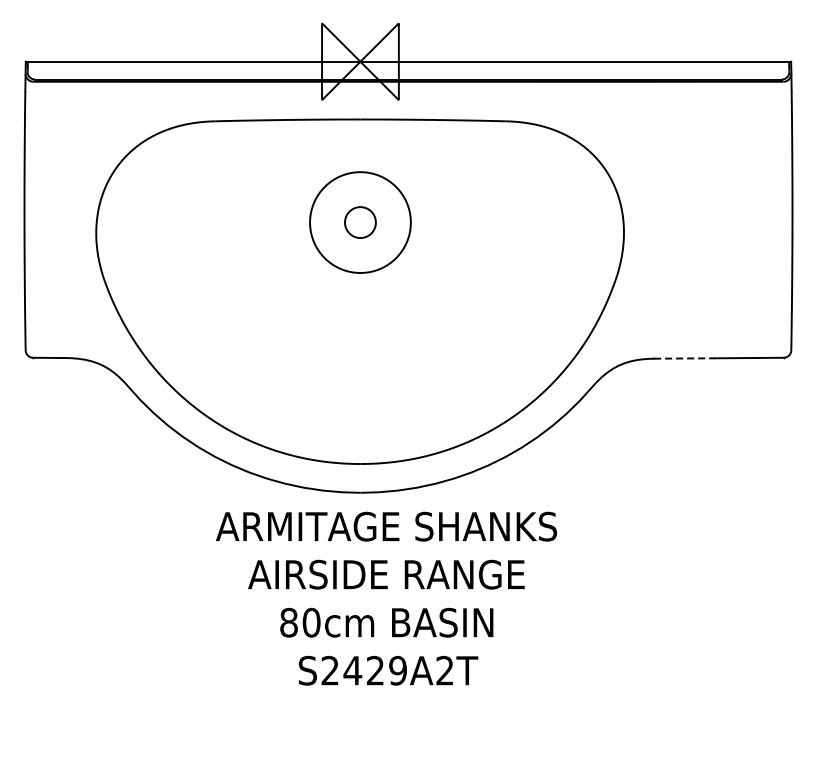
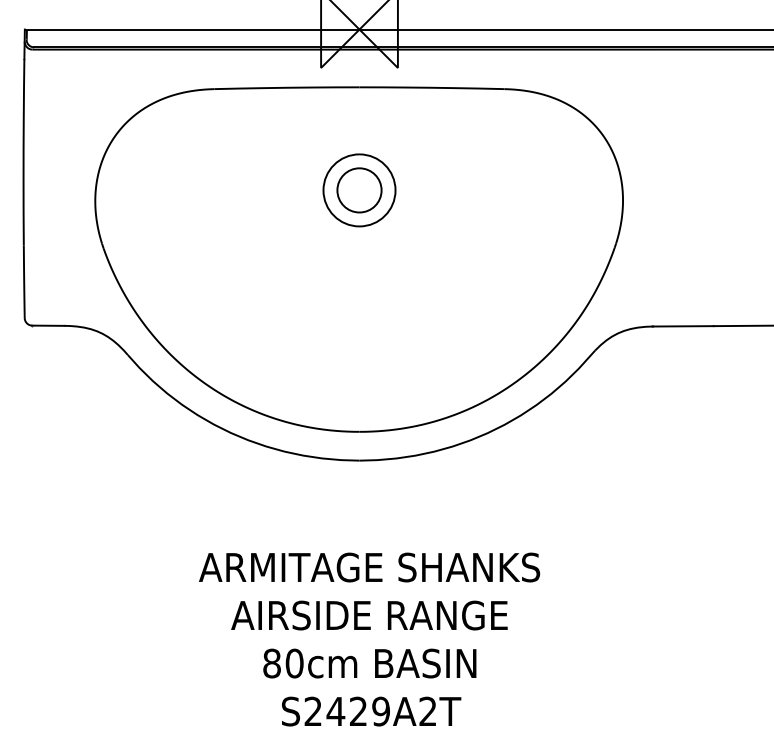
circle: (360, 222) -> (359, 190), size x0.71
circle: (360, 222) -> (359, 190), size x1.43
line: (684, 358) -> (683, 326), dashed -> solid
text: (386, 598) -> (369, 639), moved

